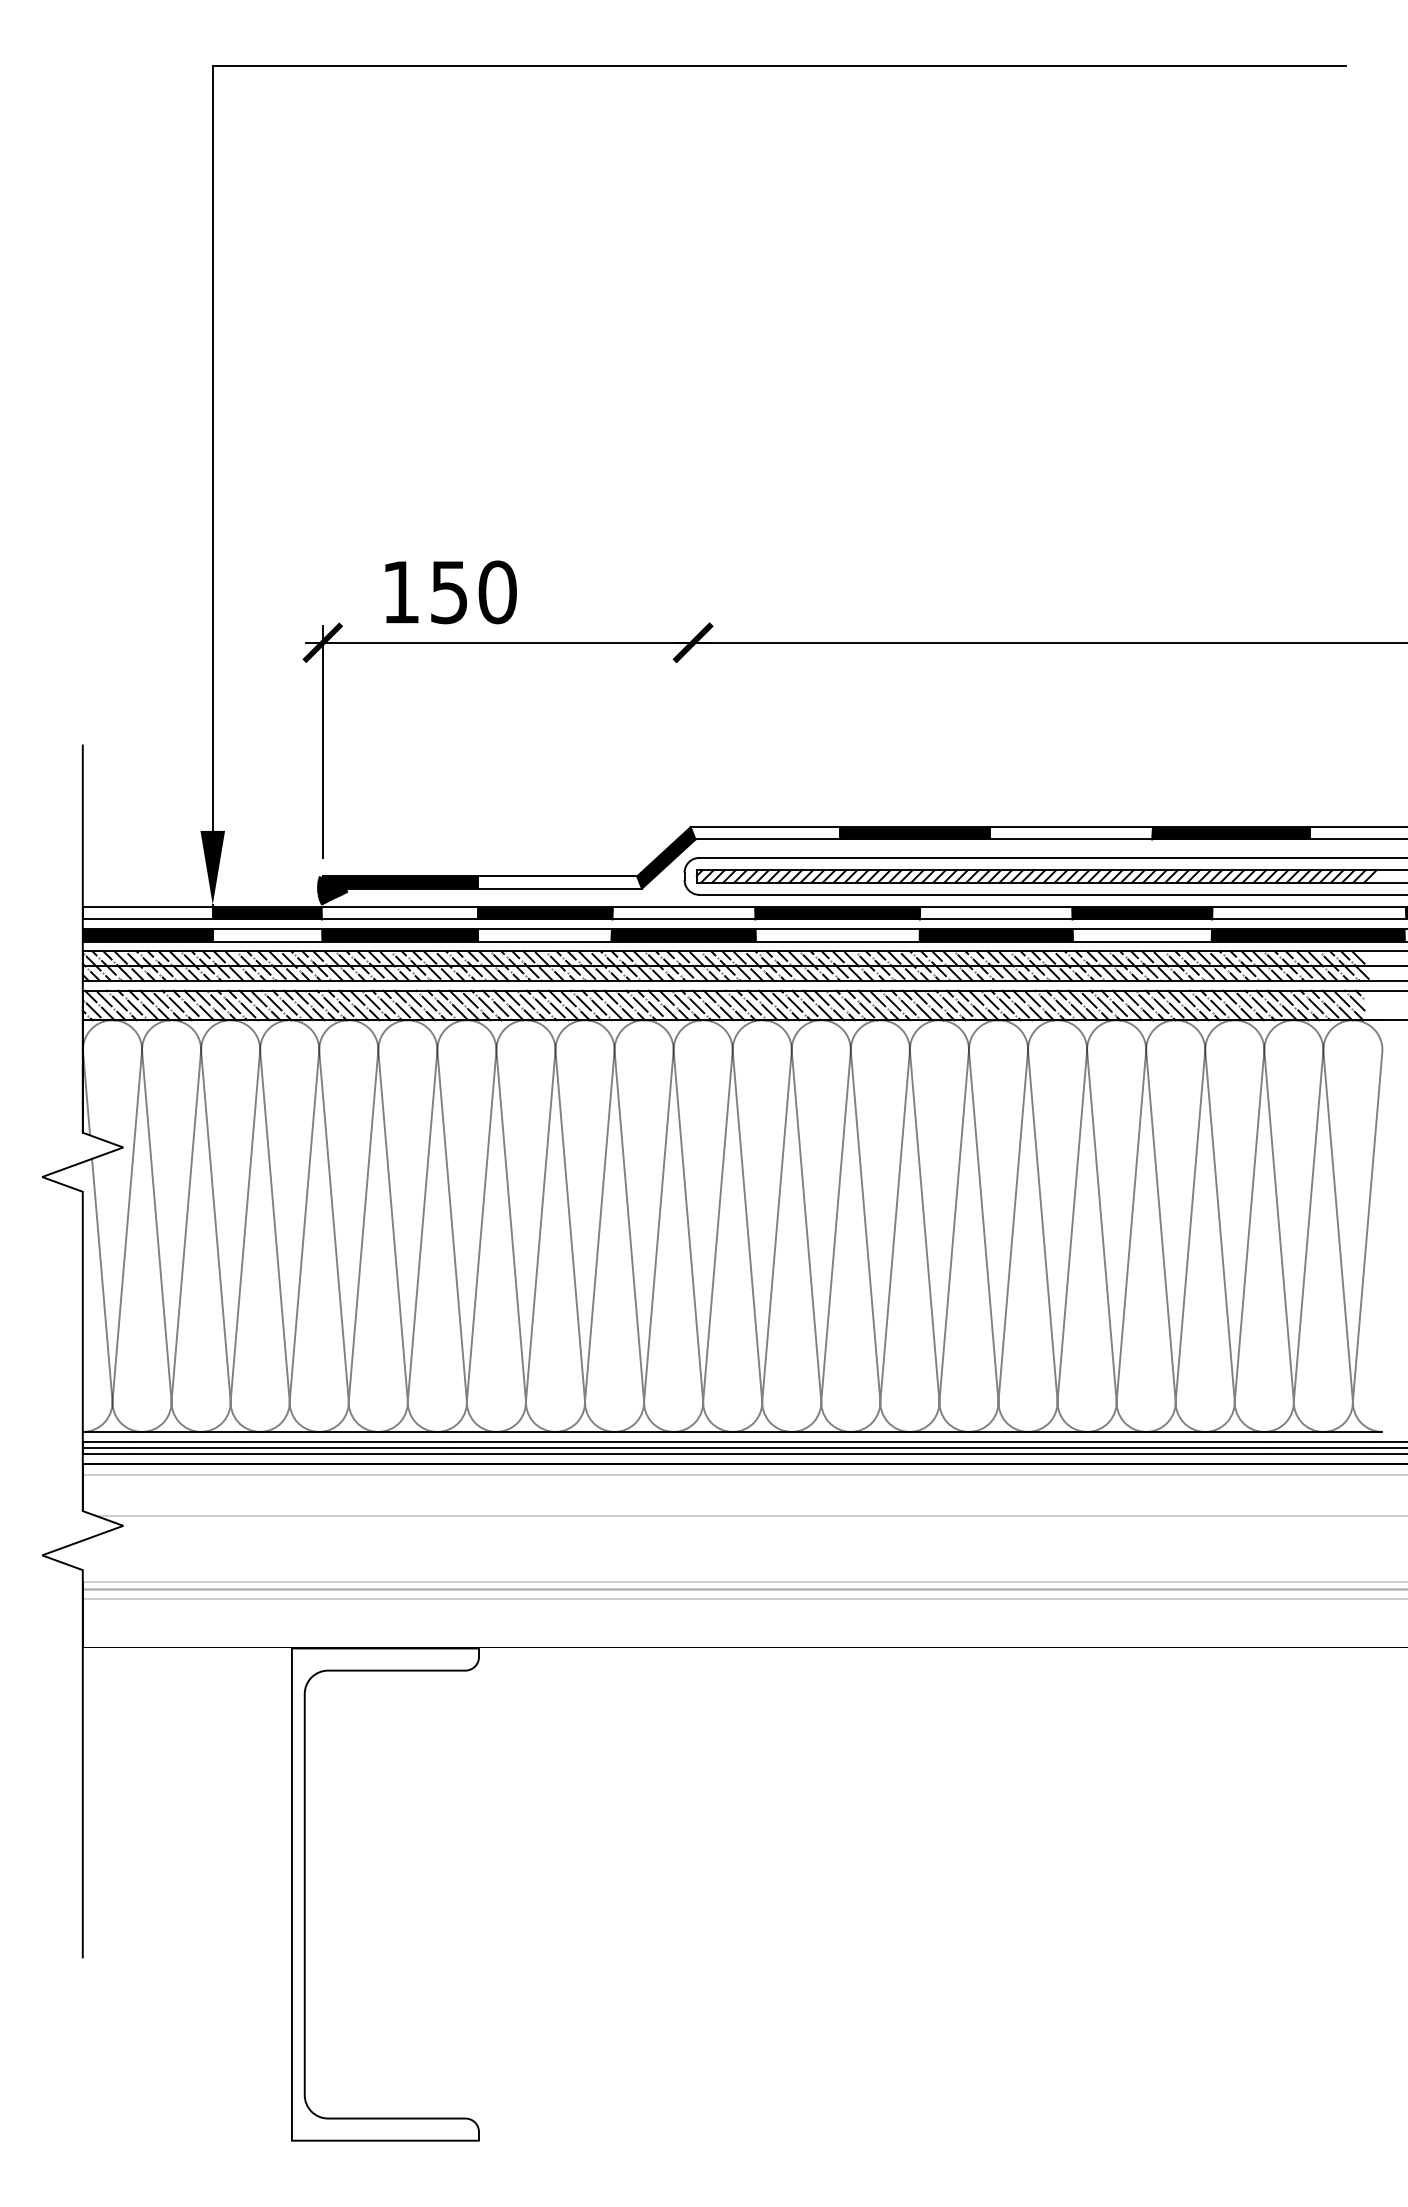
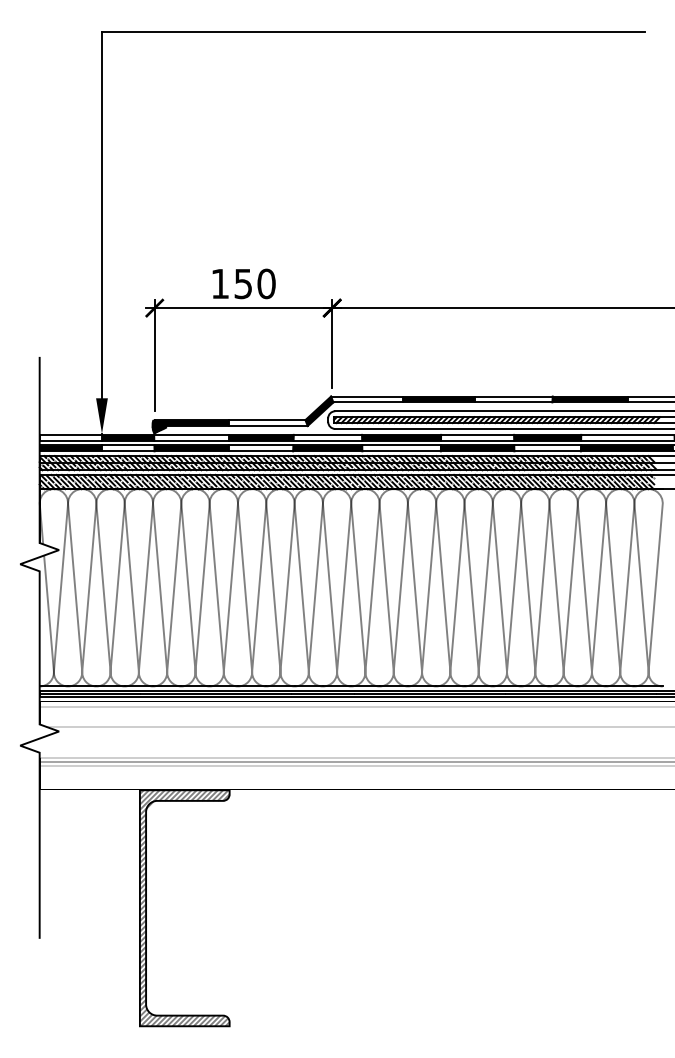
text: (449, 591) -> (243, 283), moved
line: (693, 716) -> (332, 343), added
hatch: (384, 1895) -> (184, 908), added

